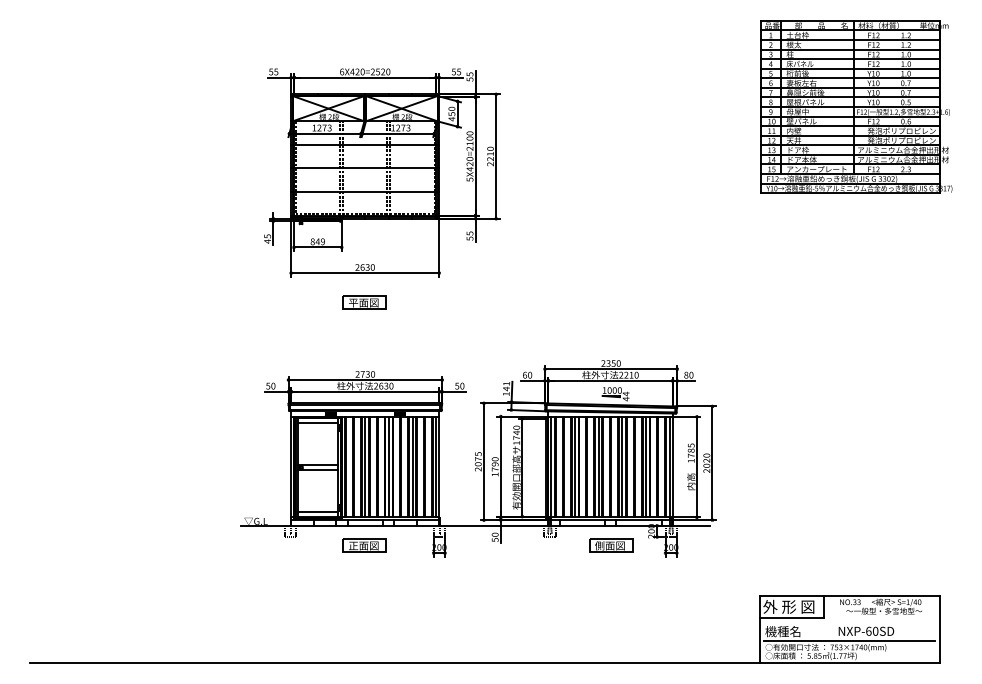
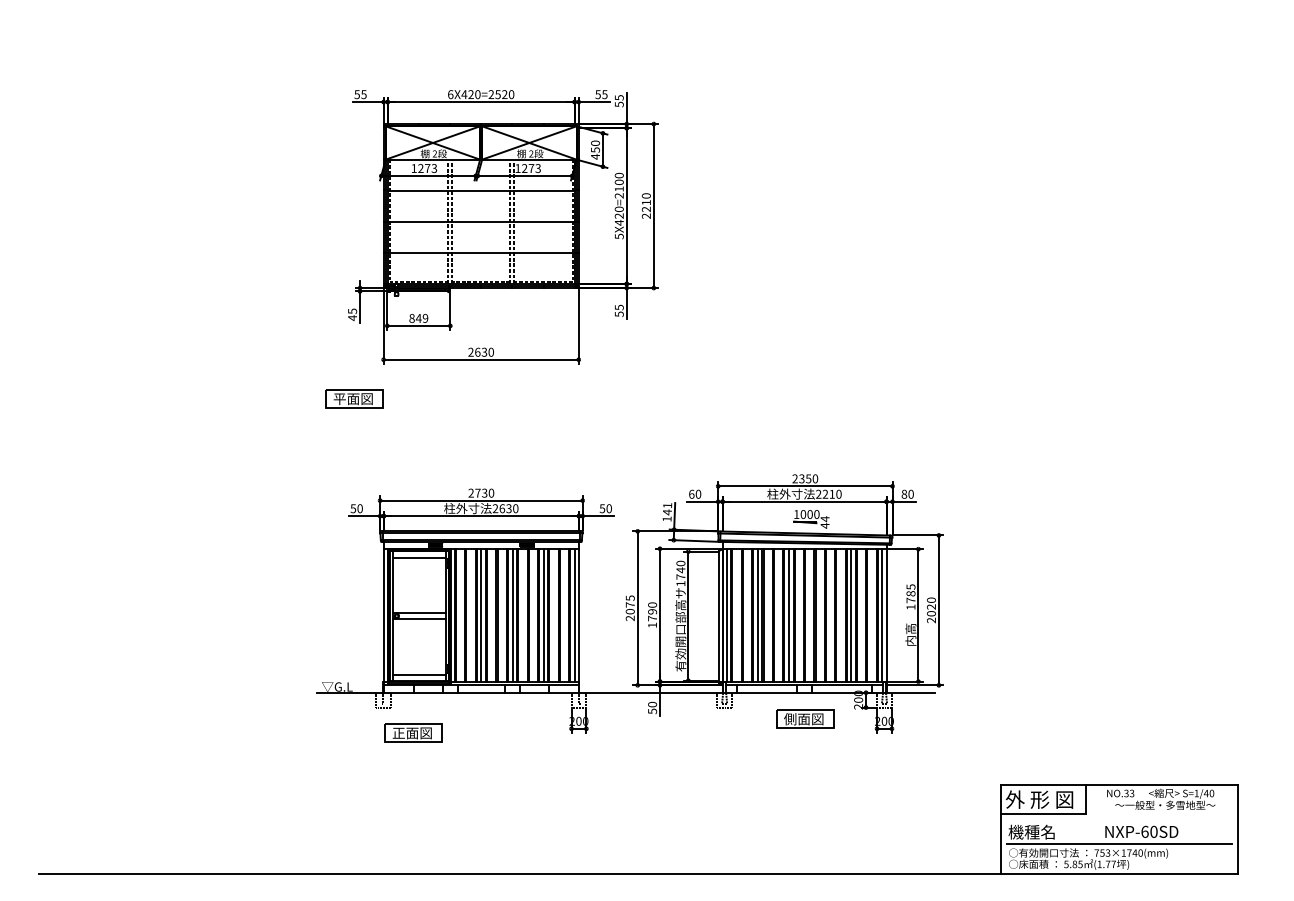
part: (856, 106) -> (1128, 140), removed
part: (364, 302) -> (354, 398), moved
line: (622, 466) -> (820, 614), removed
part: (364, 545) -> (413, 732), moved

